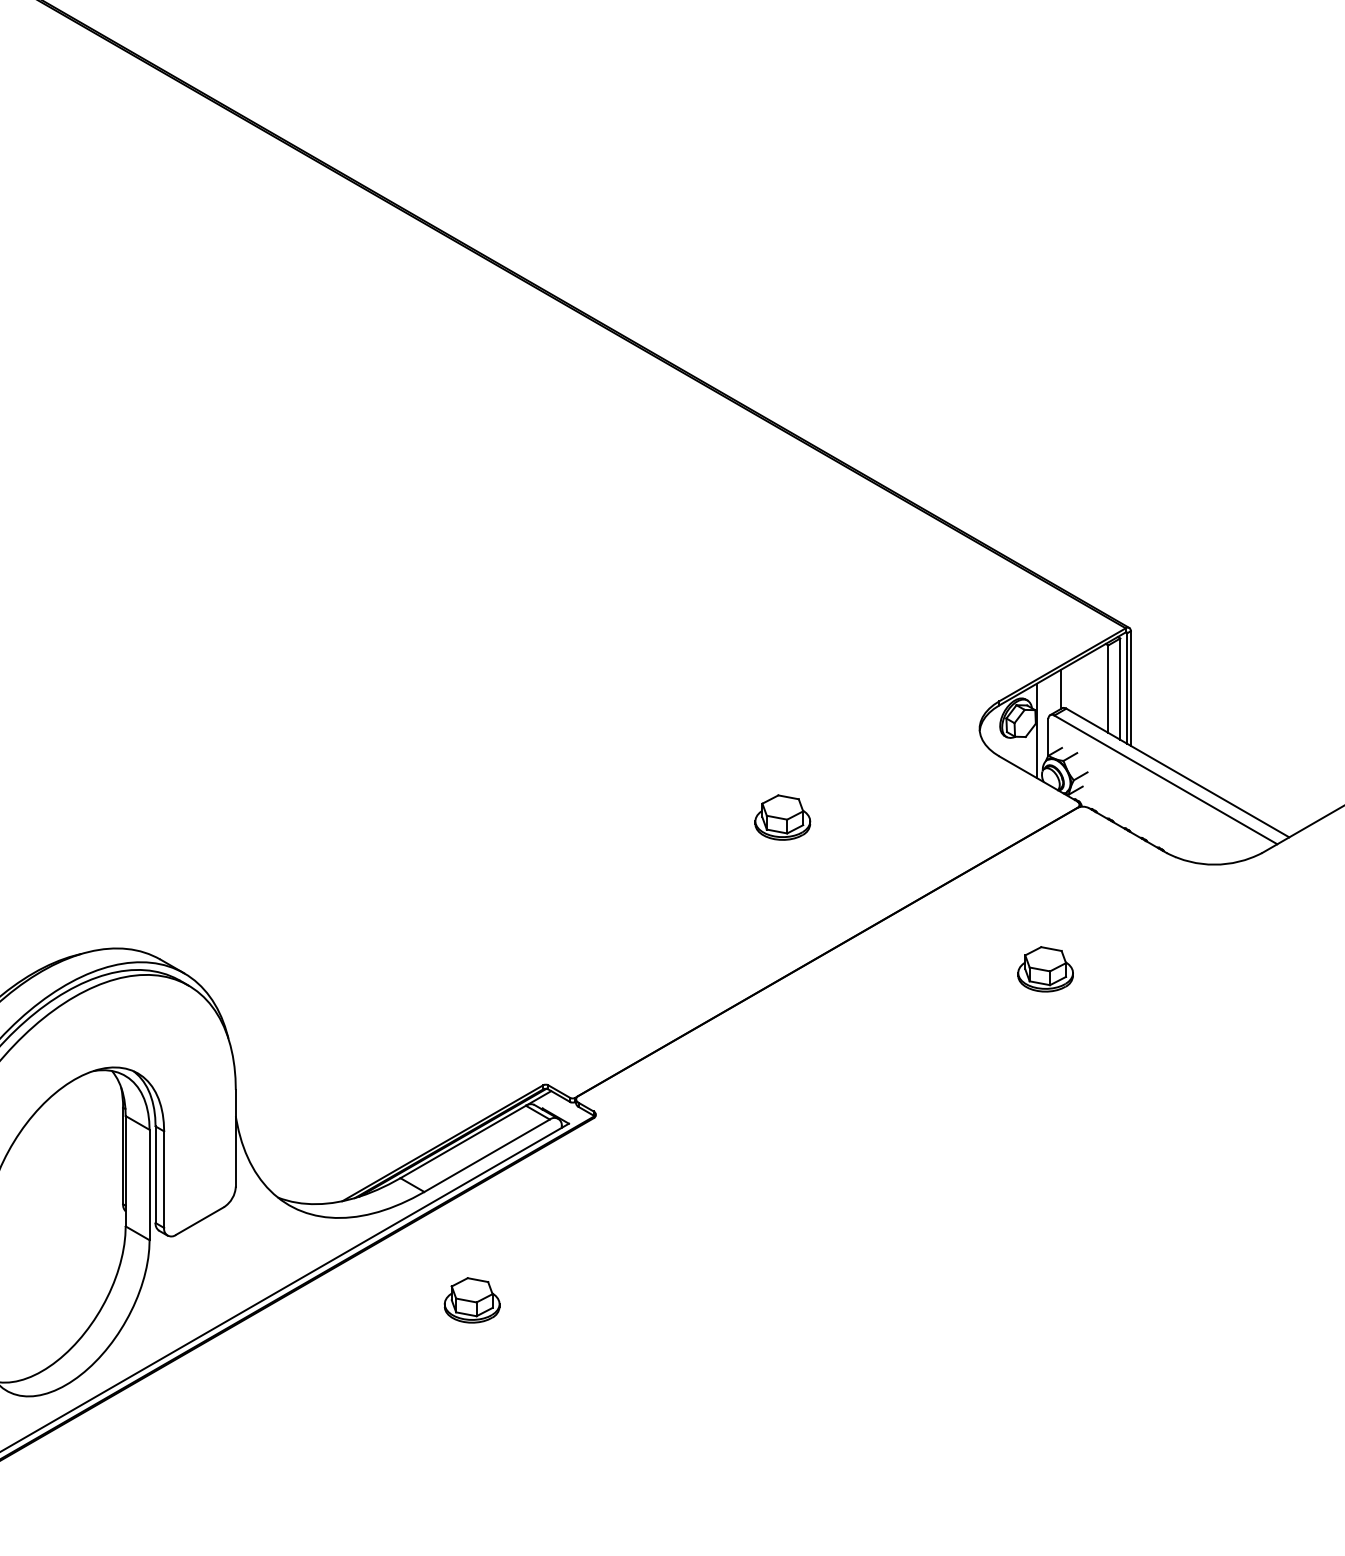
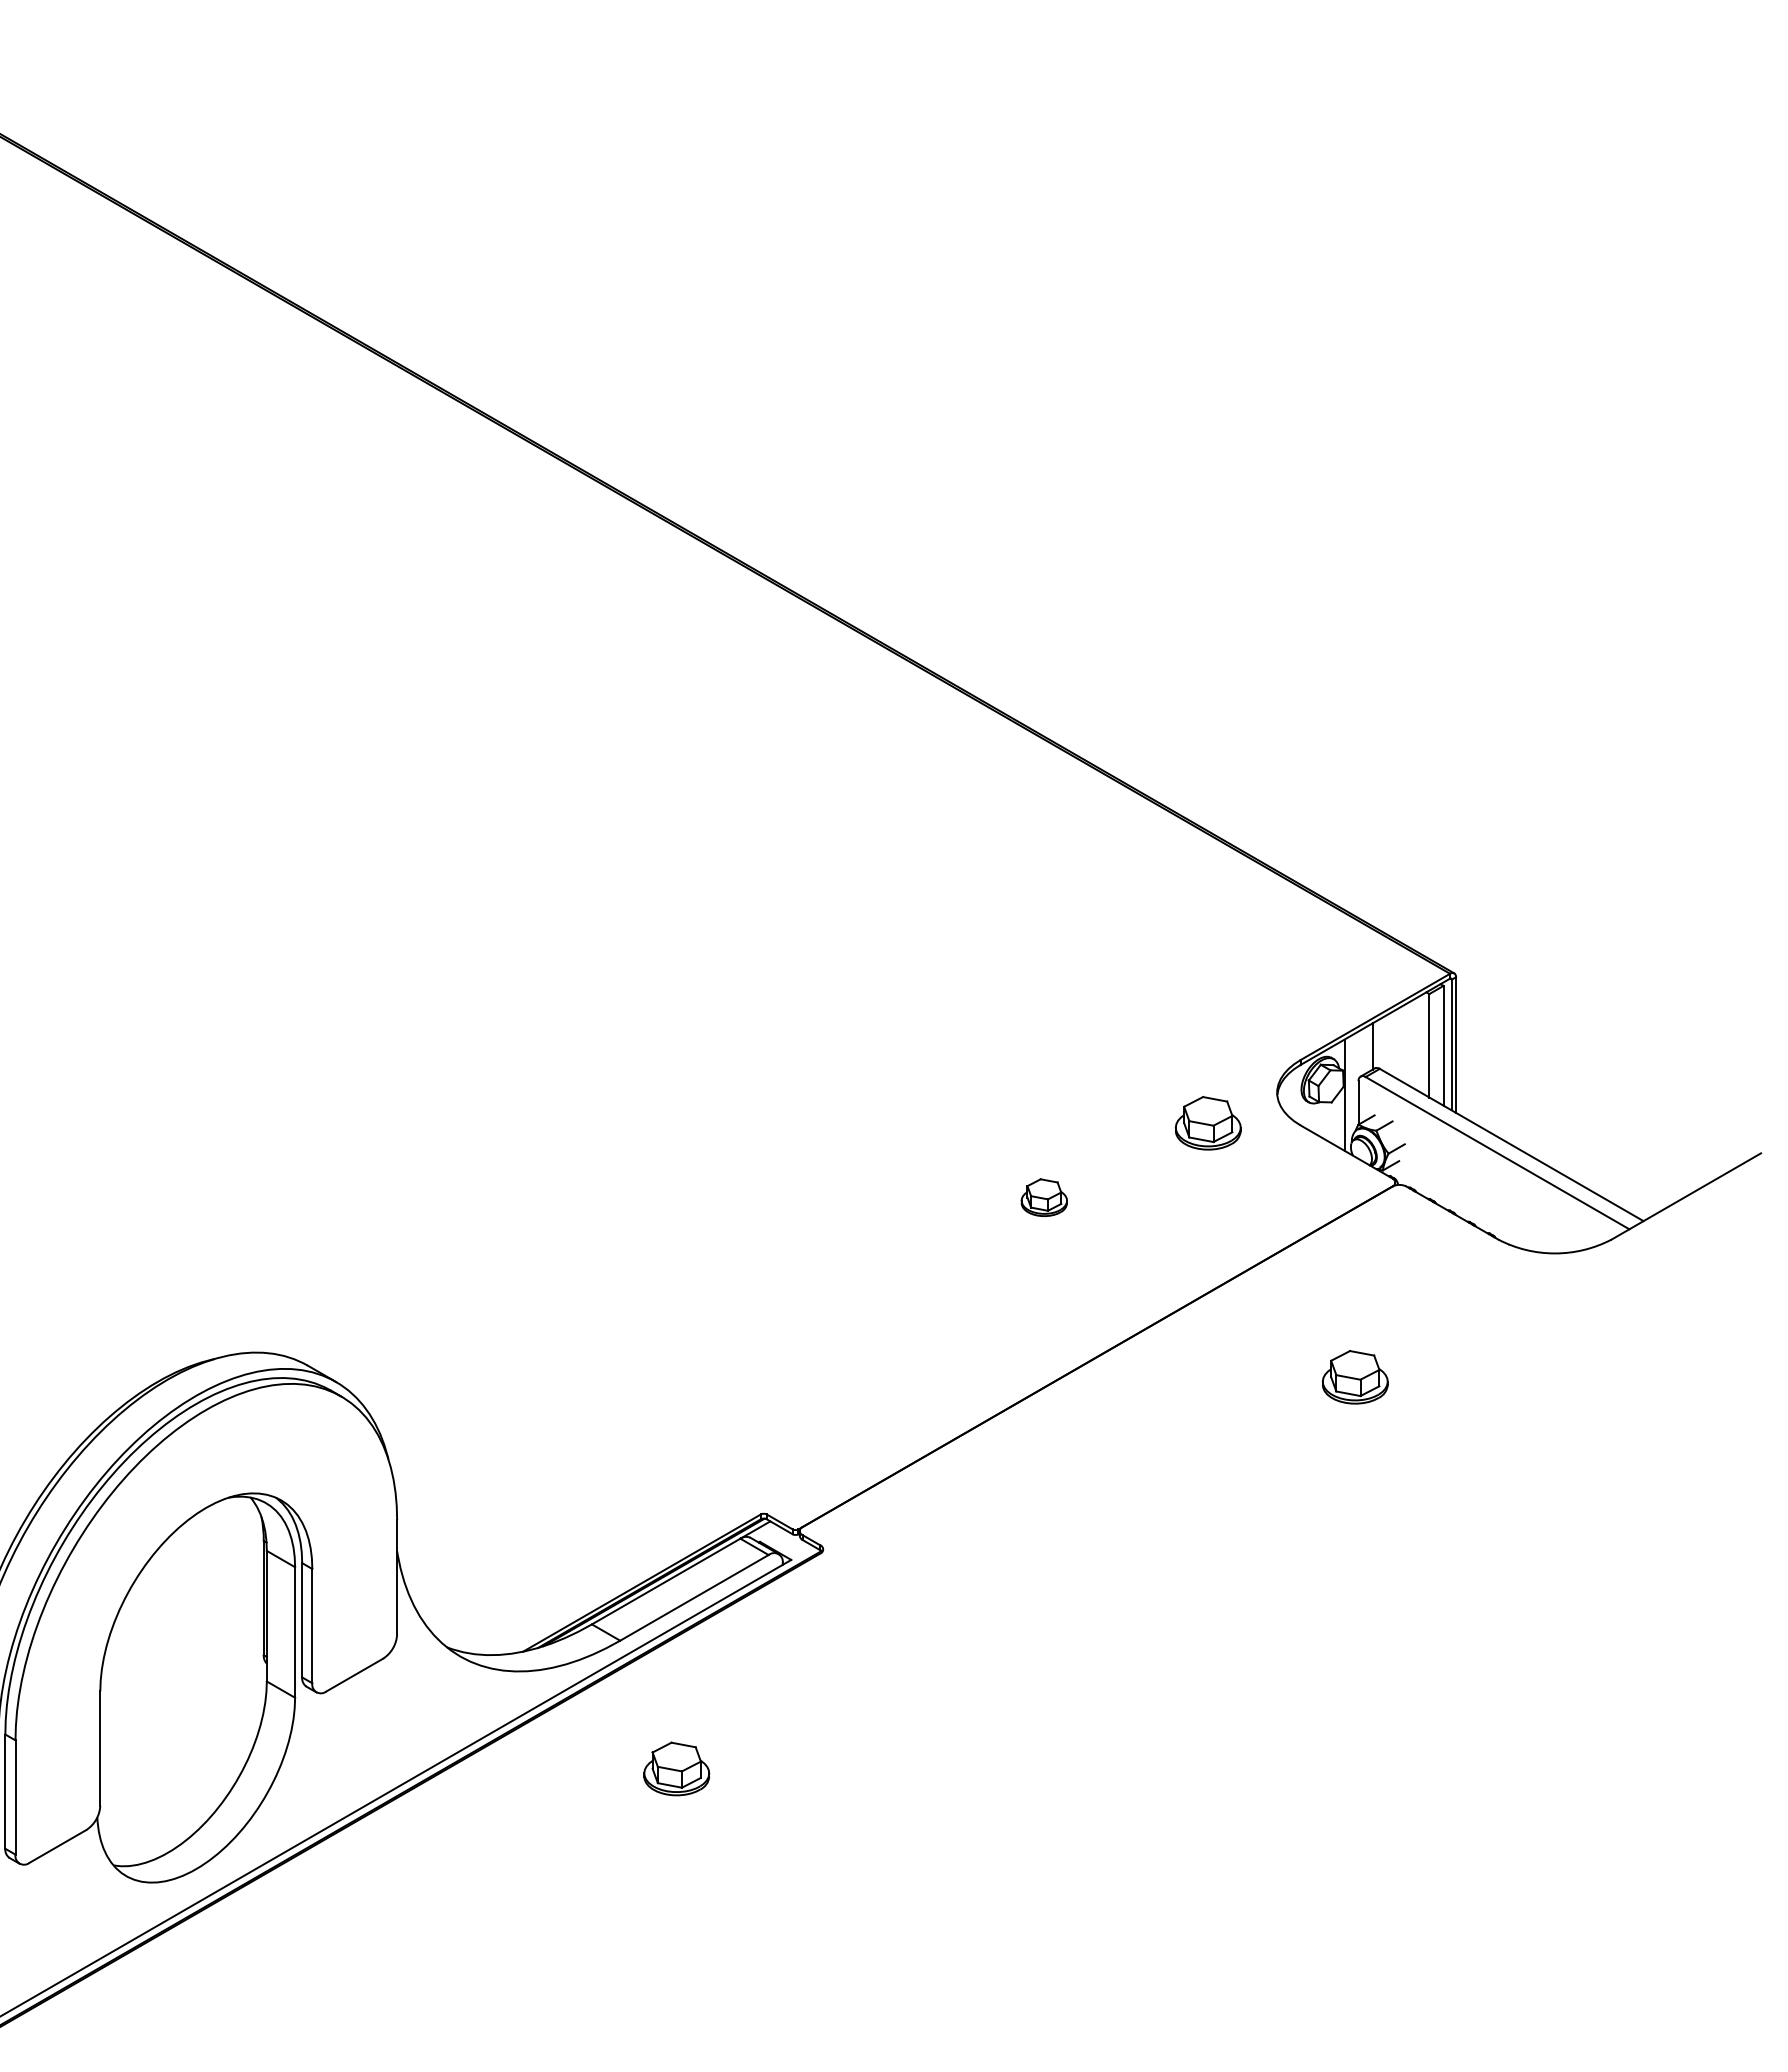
part: (920, 754) -> (1207, 1123), added
part: (782, 817) -> (1044, 1197), size x0.7

